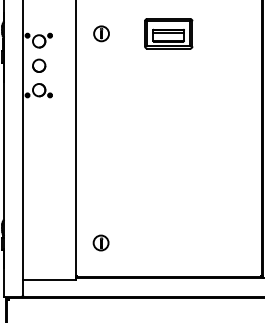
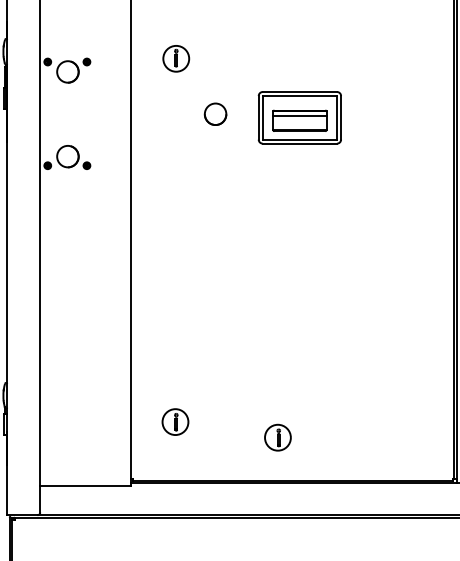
part: (168, 33) -> (299, 117), moved
circle: (39, 65) -> (216, 113), moved
part: (159, 251) -> (276, 436), added

